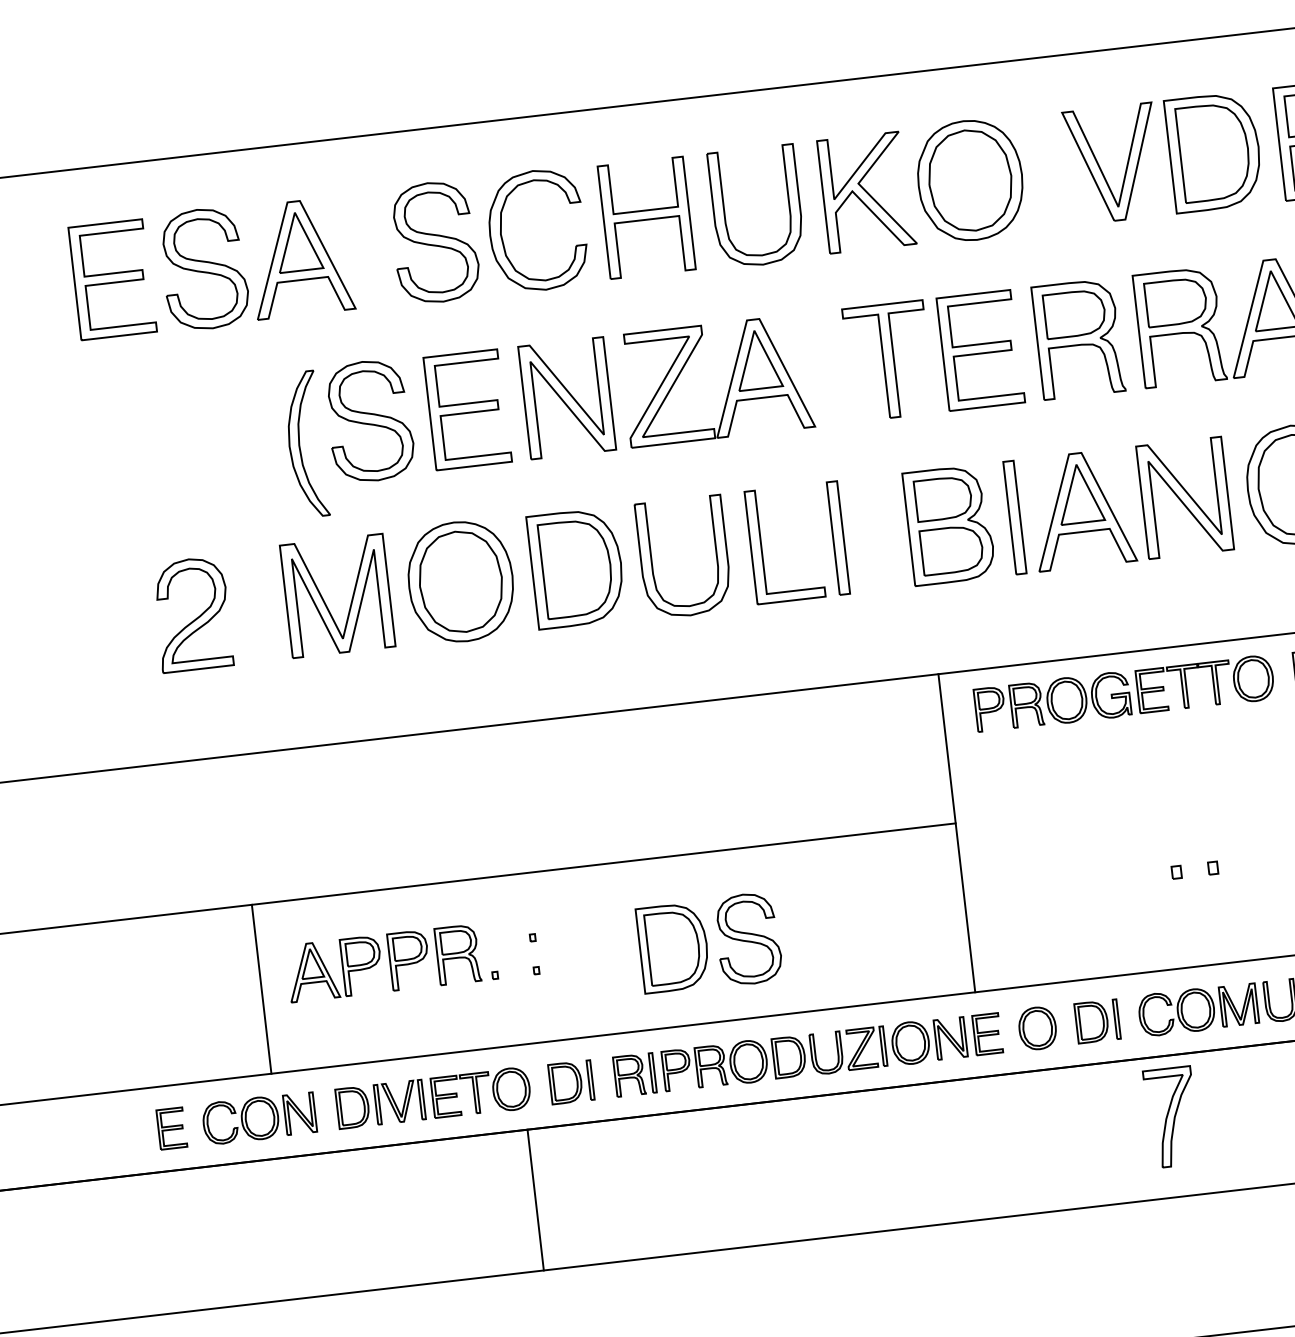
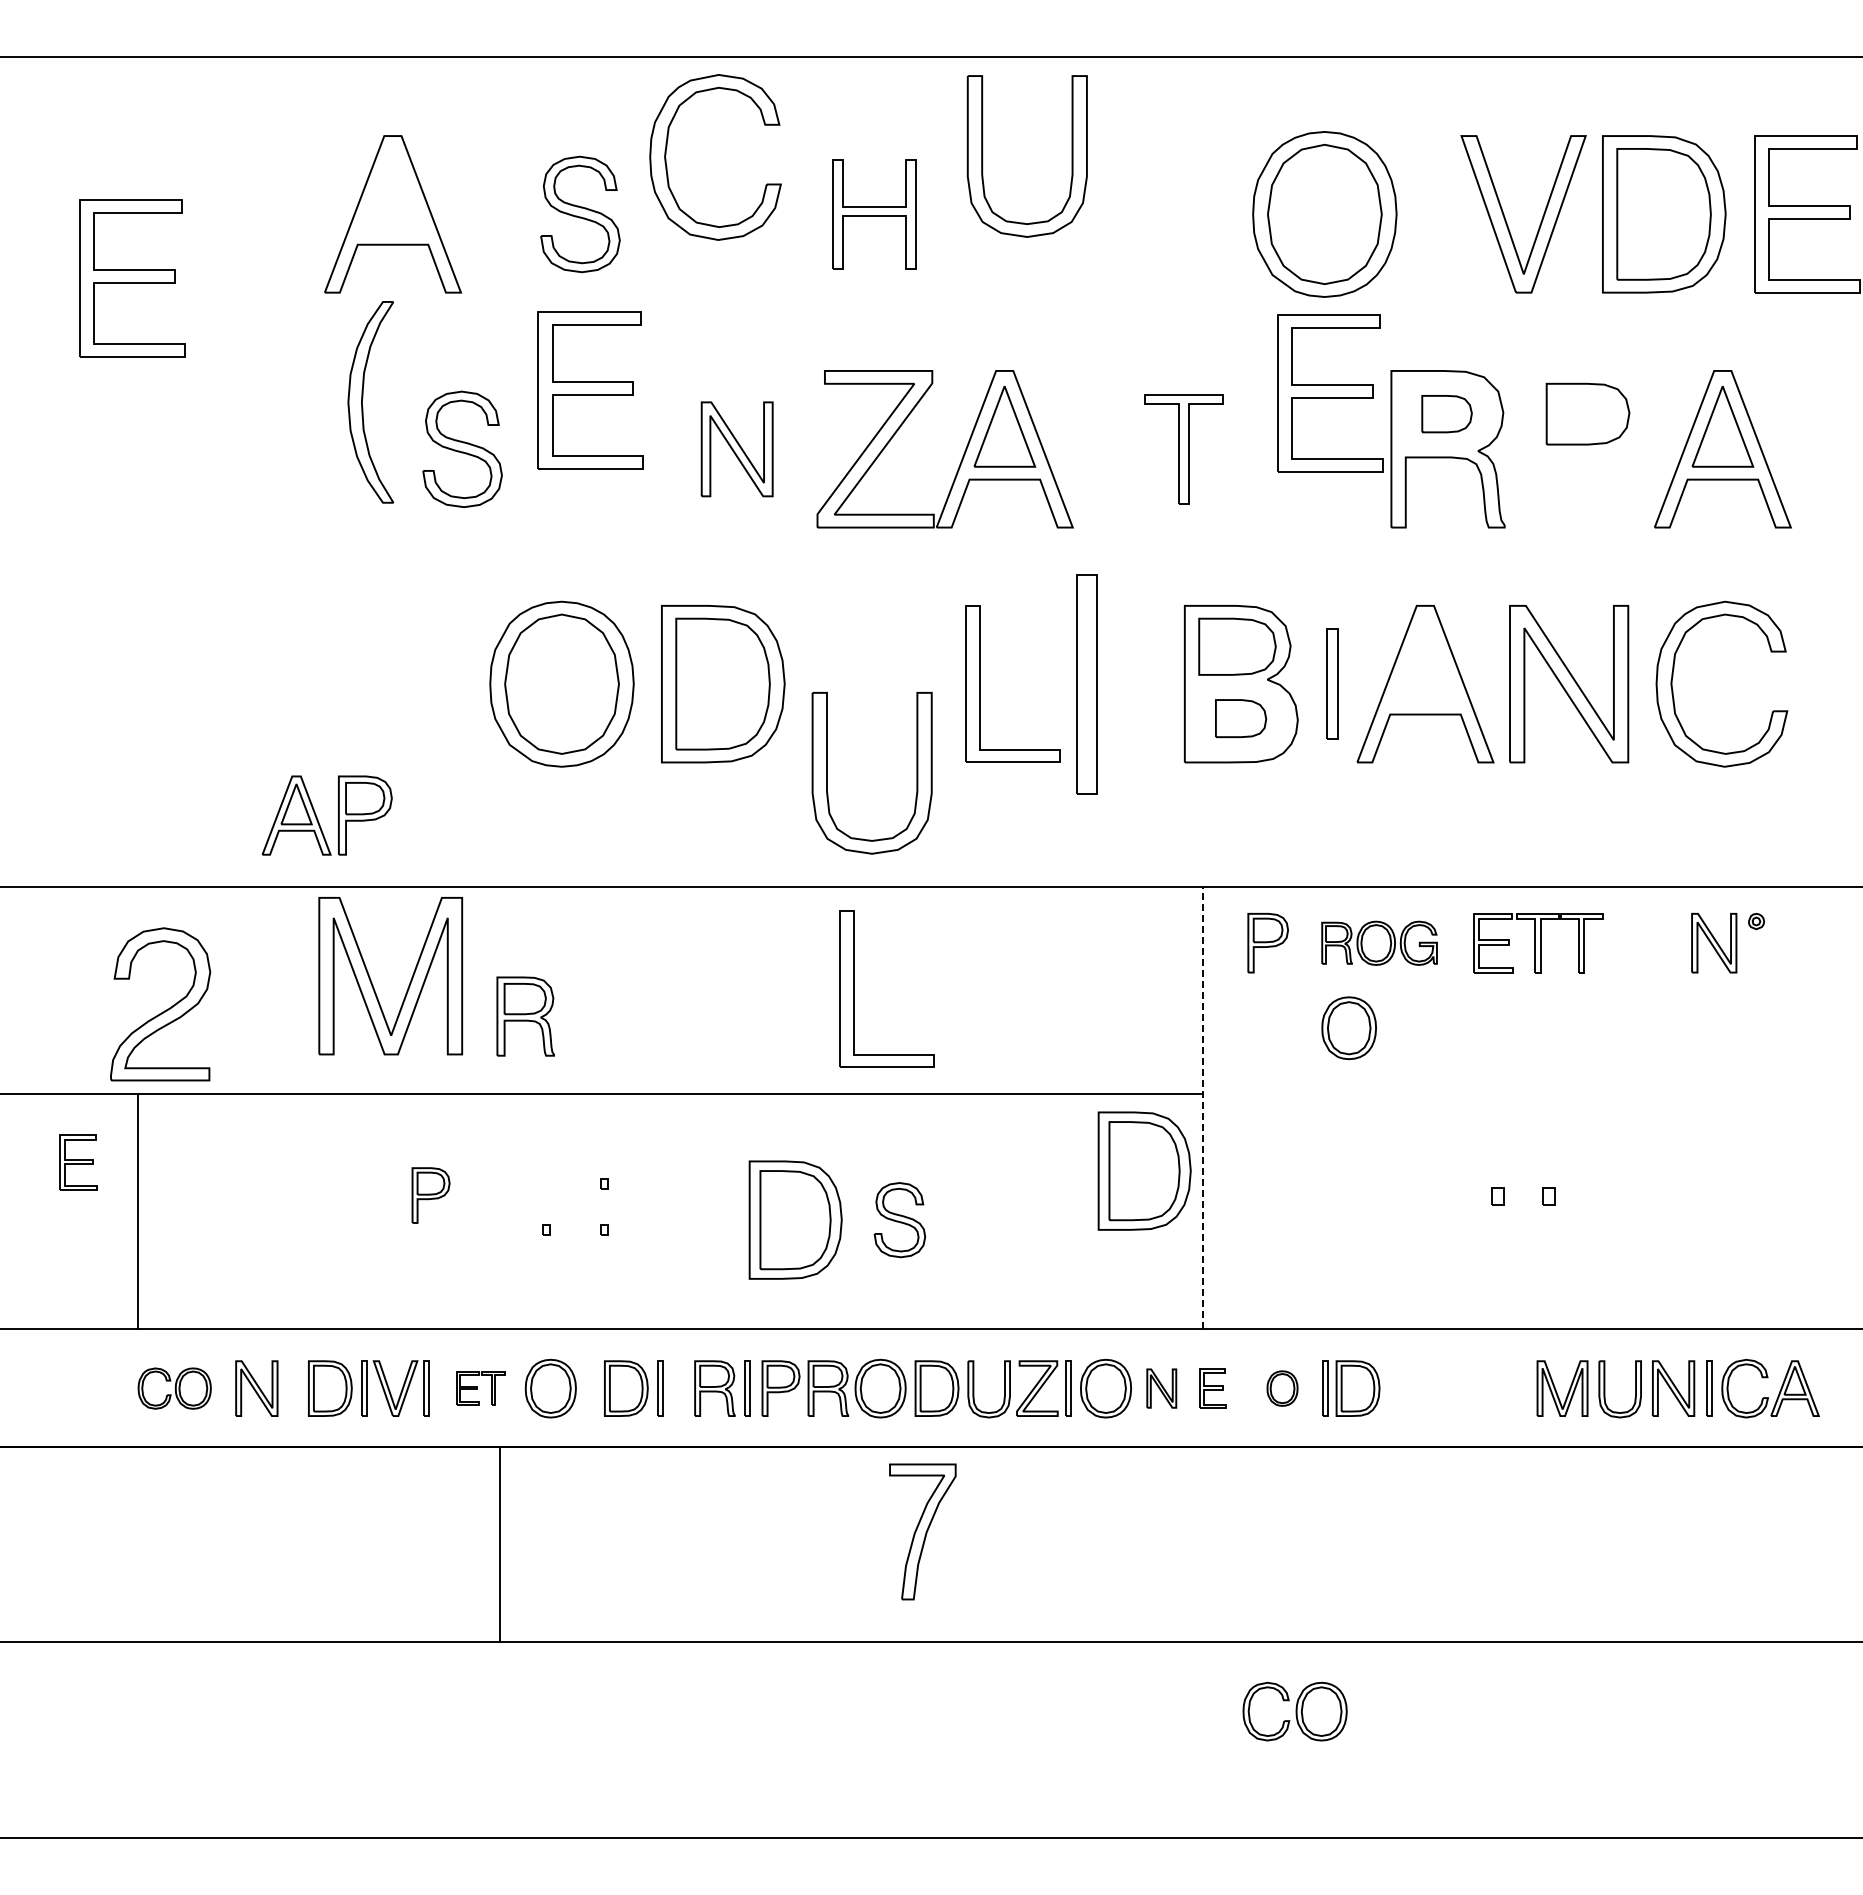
part: (866, 192) -> (1180, 214), removed
part: (725, 210) -> (983, 156), moved
part: (646, 218) -> (874, 214), size x0.7
part: (298, 241) -> (392, 191), removed
part: (503, 241) -> (667, 166), moved
part: (435, 242) -> (580, 214), size x0.7
part: (204, 269) -> (259, 214), removed
part: (112, 279) -> (132, 278), moved
part: (1074, 313) -> (1446, 413), size x0.6
part: (1179, 327) -> (1588, 449), removed
part: (981, 350) -> (1330, 393), moved
part: (888, 361) -> (1183, 449), size x0.7
part: (567, 398) -> (737, 449), size x0.6
part: (467, 409) -> (590, 390), moved
part: (369, 421) -> (462, 449), size x0.7
part: (299, 445) -> (362, 402), moved
part: (1079, 493) -> (1425, 661), removed
part: (1014, 517) -> (1332, 683), size x0.7
part: (838, 537) -> (1086, 683), size x1.4
part: (951, 550) -> (1240, 718), size x0.6
part: (652, 561) -> (827, 773), moved
part: (325, 602) -> (372, 982), moved
part: (195, 618) -> (164, 1010), moved
part: (1252, 679) -> (1348, 1028), moved
part: (1070, 700) -> (1379, 943), size x0.7
part: (696, 776) -> (854, 988), added
line: (956, 832) -> (1202, 1107), solid -> dashed
part: (920, 883) -> (1144, 1170), added
part: (748, 938) -> (899, 1219), size x0.6
part: (457, 954) -> (525, 1016), moved
part: (408, 960) -> (430, 1195), size x0.7
part: (328, 972) -> (318, 819), moved
line: (261, 989) -> (137, 1211), moved
part: (1176, 1012) -> (1294, 1711), moved
part: (1116, 1019) -> (1325, 1388), moved
part: (1037, 1028) -> (1282, 1388), size x0.6
part: (987, 1034) -> (1212, 1388), size x0.7
part: (950, 1038) -> (1161, 1388), size x0.7
part: (460, 1095) -> (480, 1388), size x0.6
part: (1171, 1116) -> (922, 1531), moved
part: (240, 1120) -> (174, 1388), size x0.7
part: (171, 1128) -> (78, 1162), moved
line: (535, 1200) -> (500, 1544), moved

